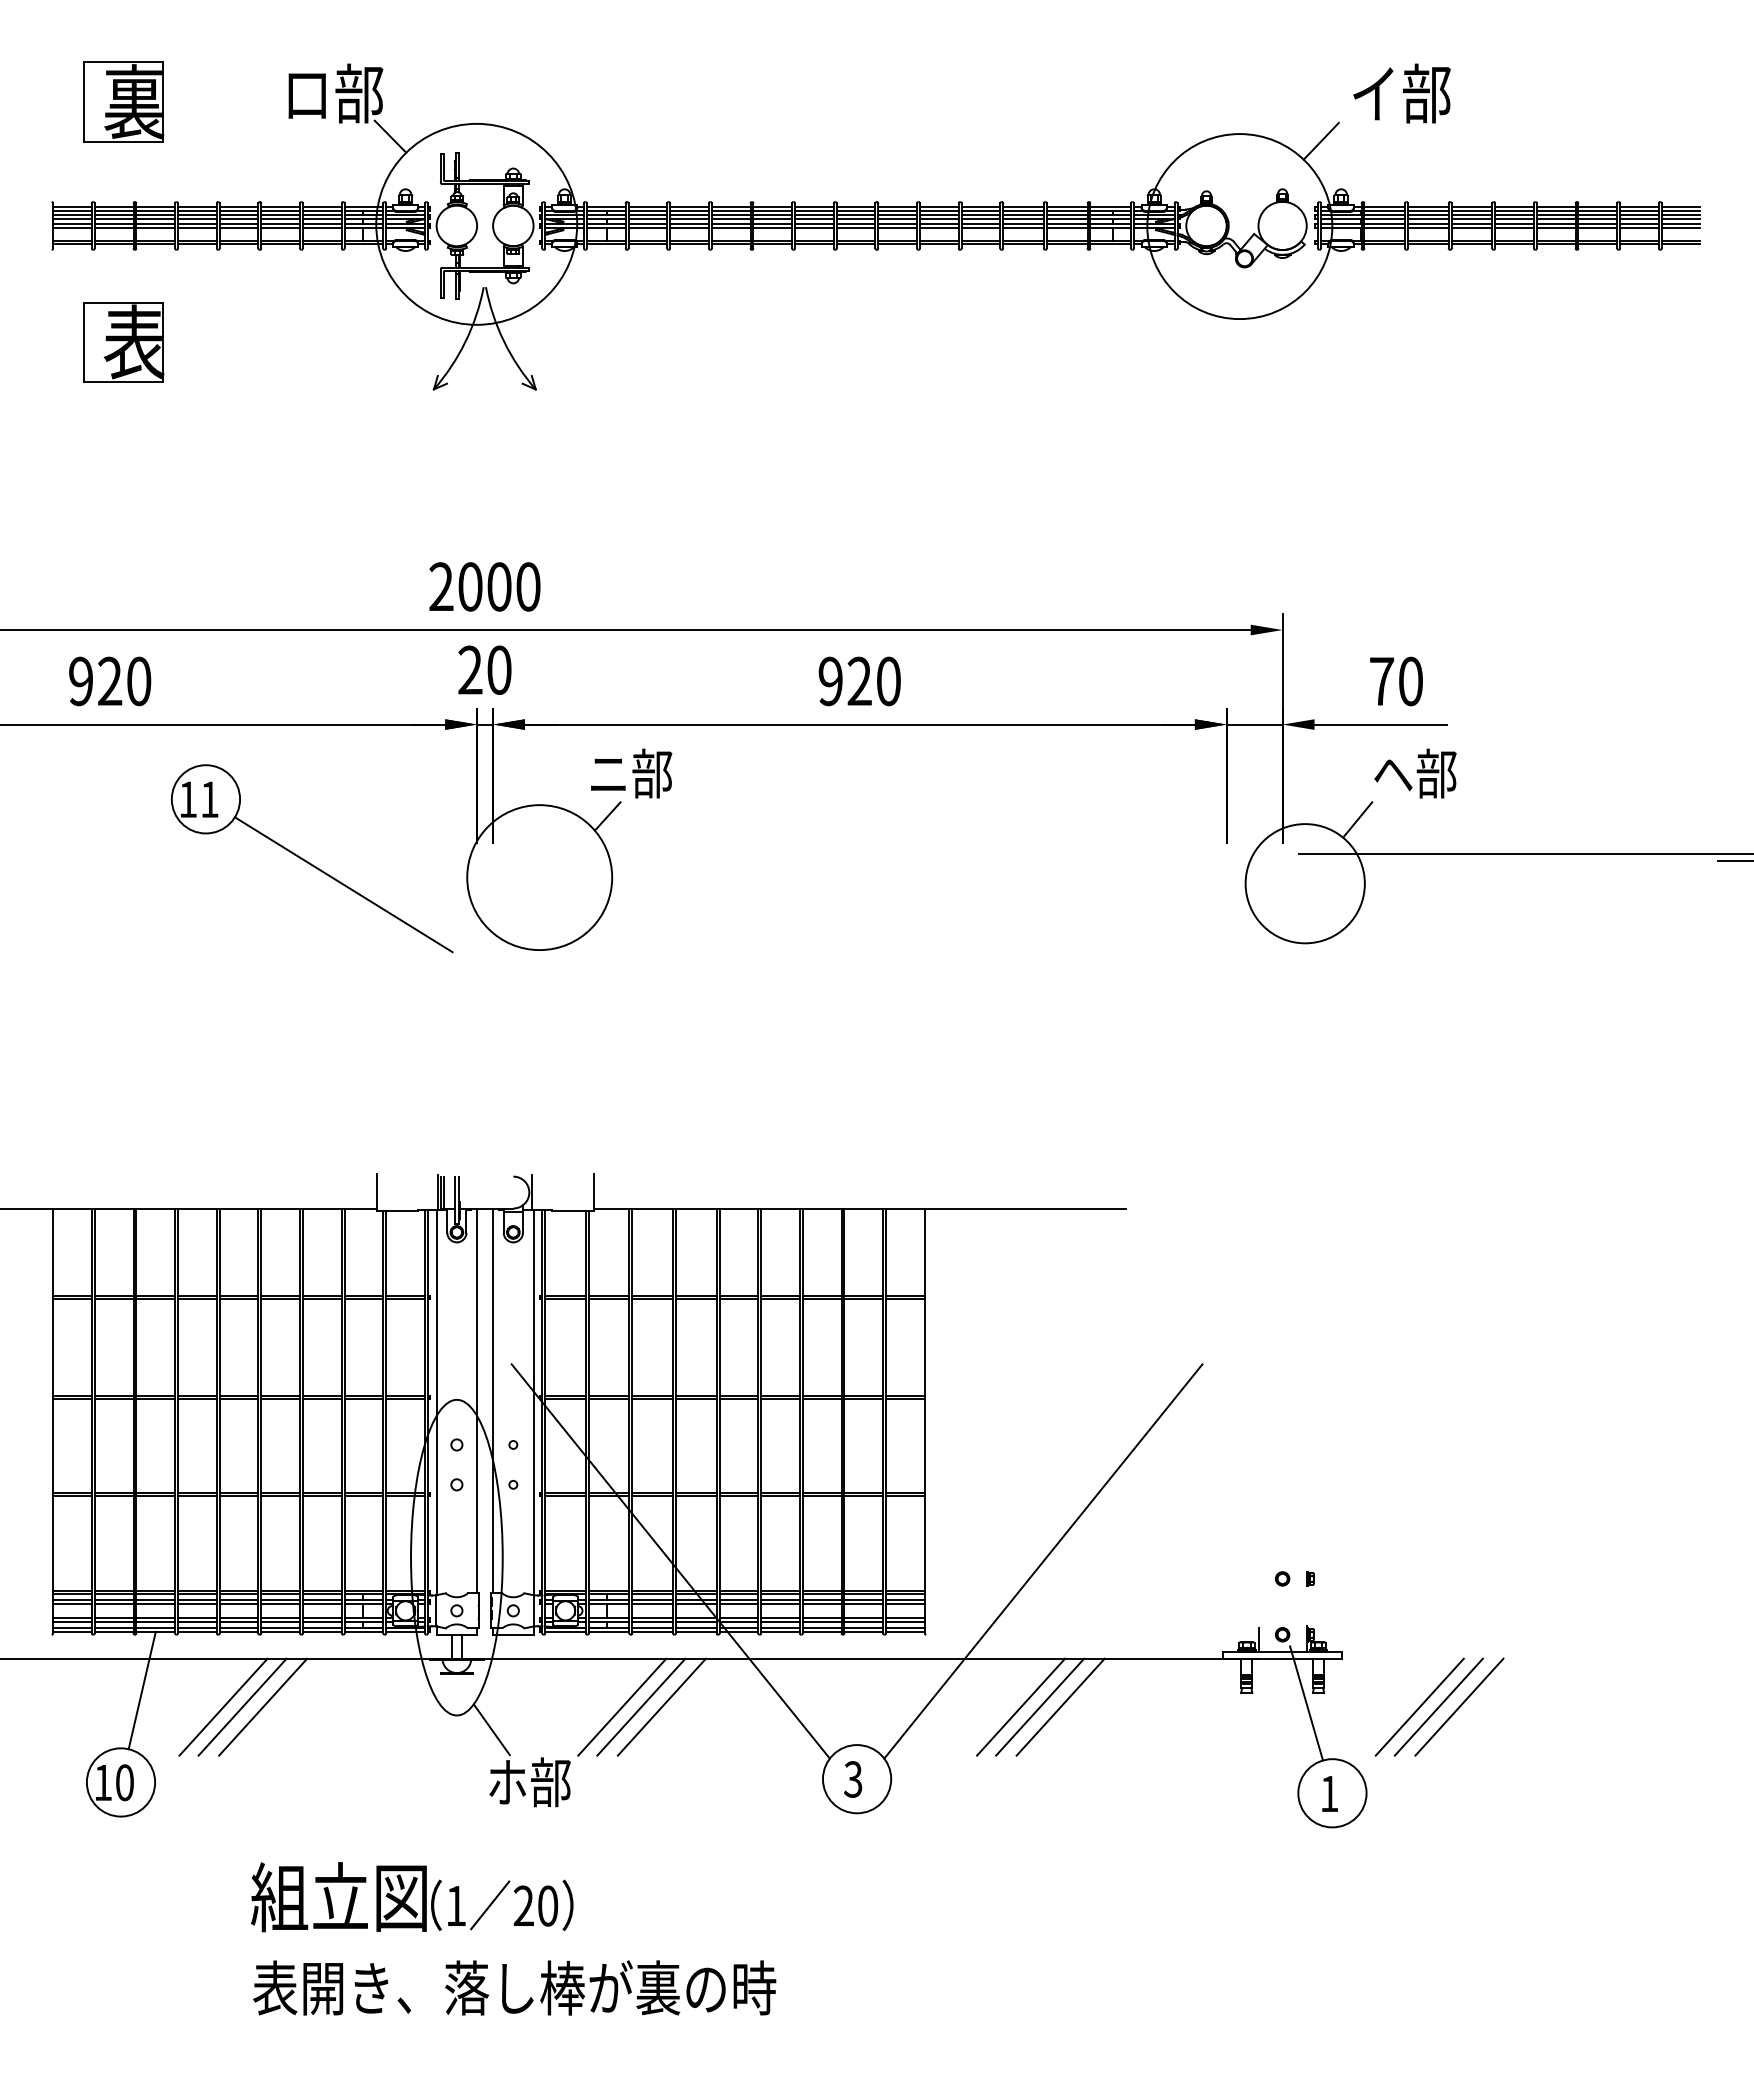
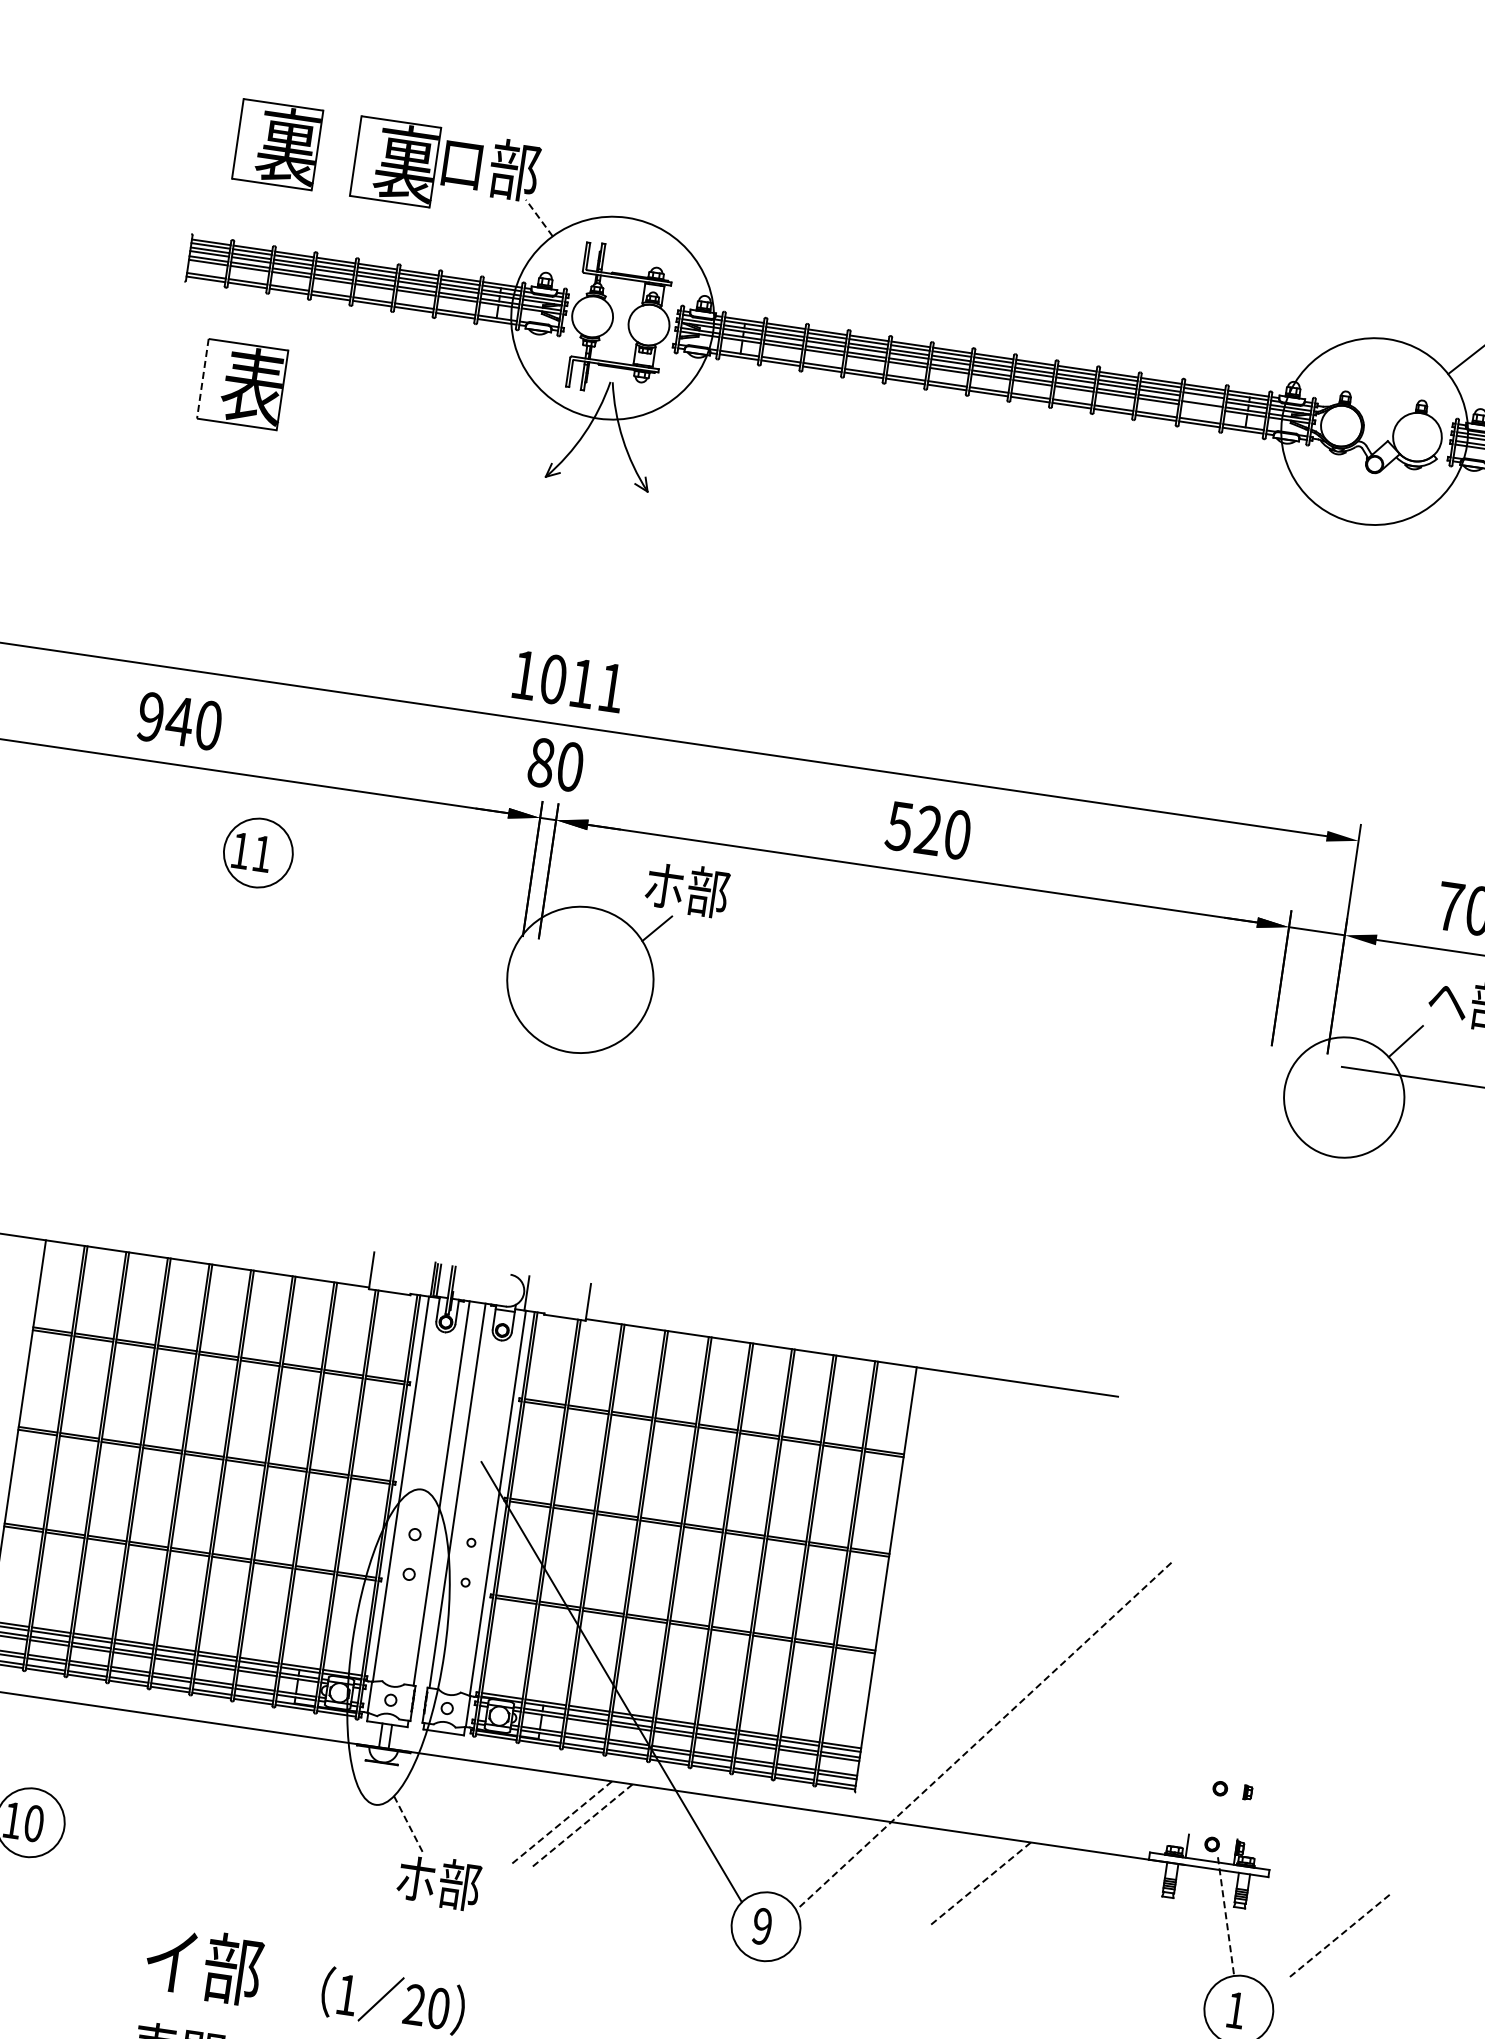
part: (241, 101) -> (395, 161), added
line: (390, 136) -> (539, 217), solid -> dashed
line: (1066, 218) -> (1202, 398), removed
line: (1066, 227) -> (1201, 407), removed
line: (83, 342) -> (202, 378), solid -> dashed
text: (484, 586) -> (567, 681), 2000 -> 1011
text: (470, 669) -> (541, 761), 20 -> 80
text: (109, 680) -> (179, 720), 920 -> 940
text: (830, 681) -> (899, 826), 920 -> 520
text: (608, 773) -> (664, 885), ニ部 -> ホ部
line: (343, 884) -> (383, 958), removed
line: (1043, 1561) -> (983, 1736), solid -> dashed
line: (141, 1690) -> (64, 1733), removed
line: (1306, 1703) -> (1226, 1916), solid -> dashed
line: (223, 1706) -> (143, 1761), removed
line: (242, 1706) -> (162, 1764), removed
line: (263, 1706) -> (183, 1767), removed
line: (622, 1706) -> (542, 1819), removed
line: (1021, 1706) -> (940, 1878), removed
line: (1040, 1706) -> (959, 1880), removed
line: (1438, 1706) -> (1357, 1938), removed
line: (1459, 1706) -> (1378, 1941), removed
line: (641, 1707) -> (561, 1823), solid -> dashed
line: (661, 1707) -> (581, 1826), solid -> dashed
line: (1060, 1707) -> (979, 1884), solid -> dashed
line: (1419, 1707) -> (1338, 1937), solid -> dashed
line: (492, 1730) -> (408, 1825), solid -> dashed
text: (853, 1779) -> (762, 1926), 3 -> 9
text: (338, 1897) -> (230, 1969), 組立図 -> イ部

